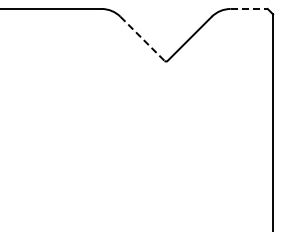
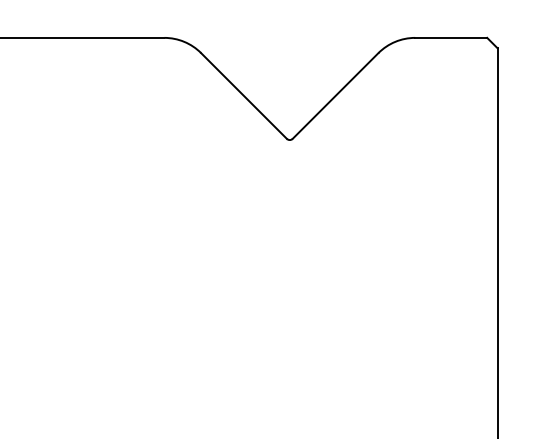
line: (249, 8) -> (451, 36), dashed -> solid
line: (142, 39) -> (243, 97), dashed -> solid

